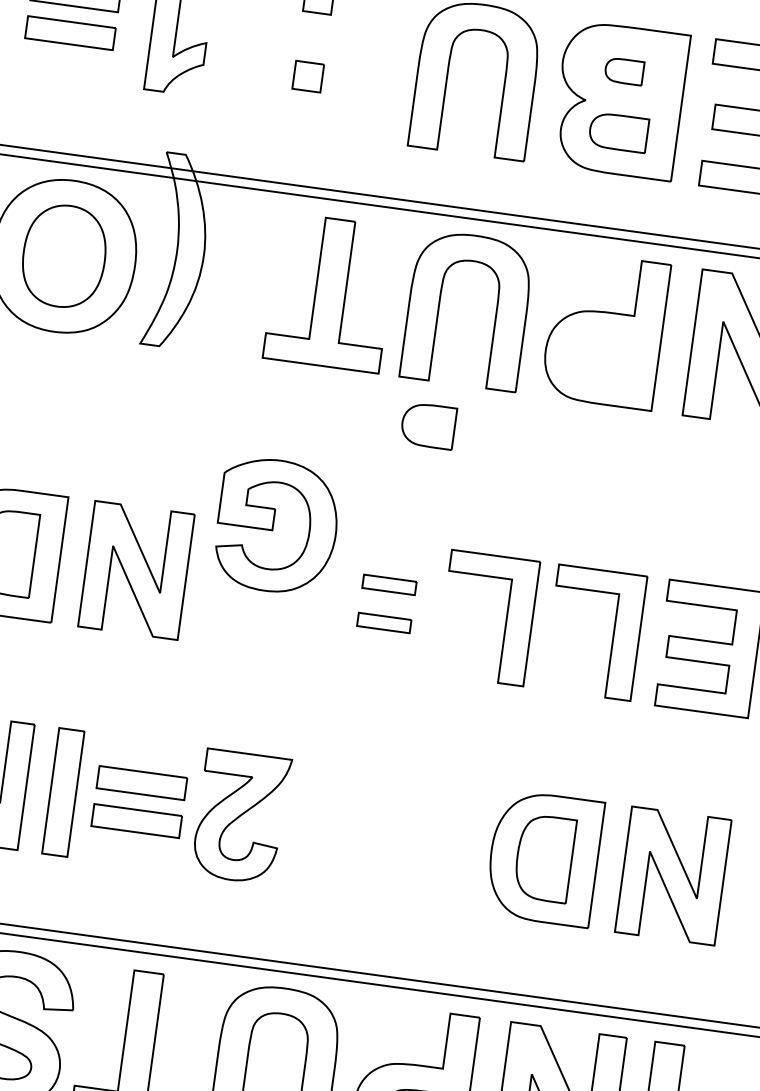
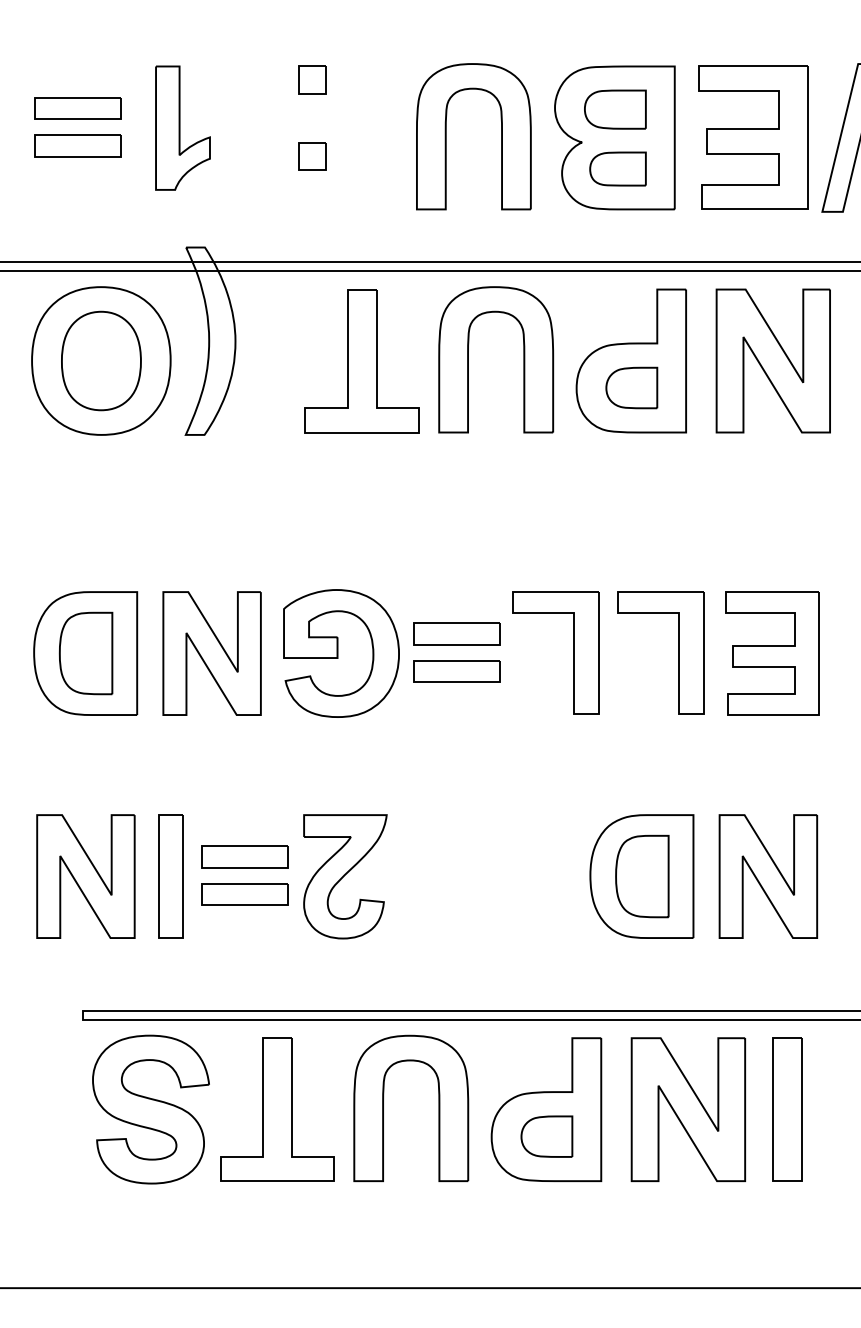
part: (624, 71) -> (615, 109), size x1.67
part: (428, 425) -> (631, 387), moved
part: (277, 526) -> (341, 653), moved
part: (388, 584) -> (456, 633), size x1.67
part: (383, 623) -> (456, 671), size x1.67

